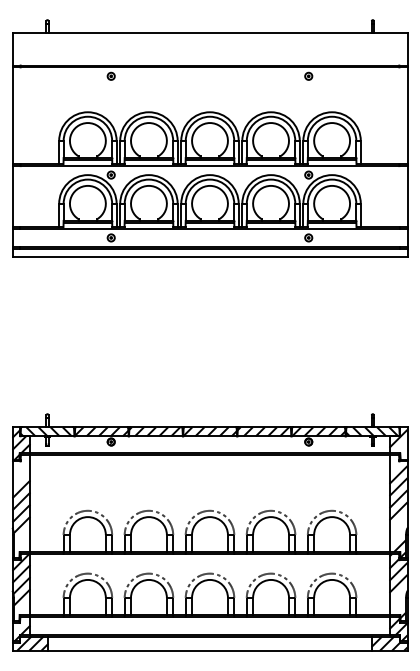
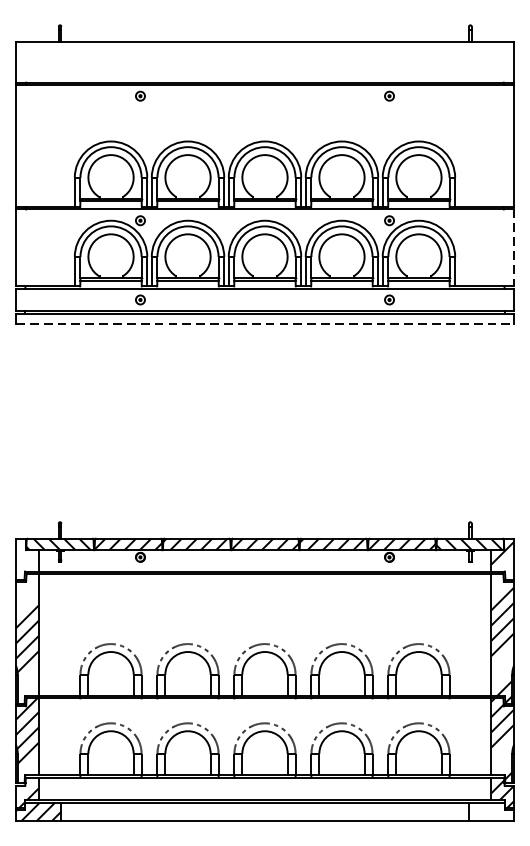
line: (407, 196) -> (514, 247), solid -> dashed
line: (210, 256) -> (265, 323), solid -> dashed
hatch: (21, 444) -> (27, 560), removed
hatch: (389, 643) -> (491, 811), removed

